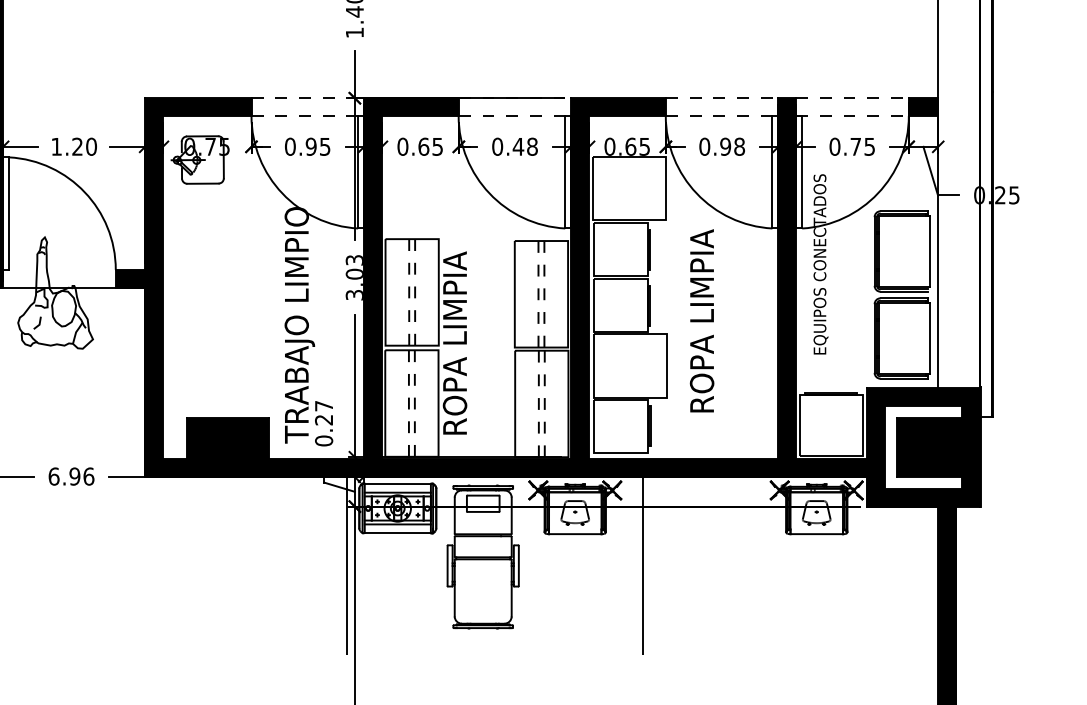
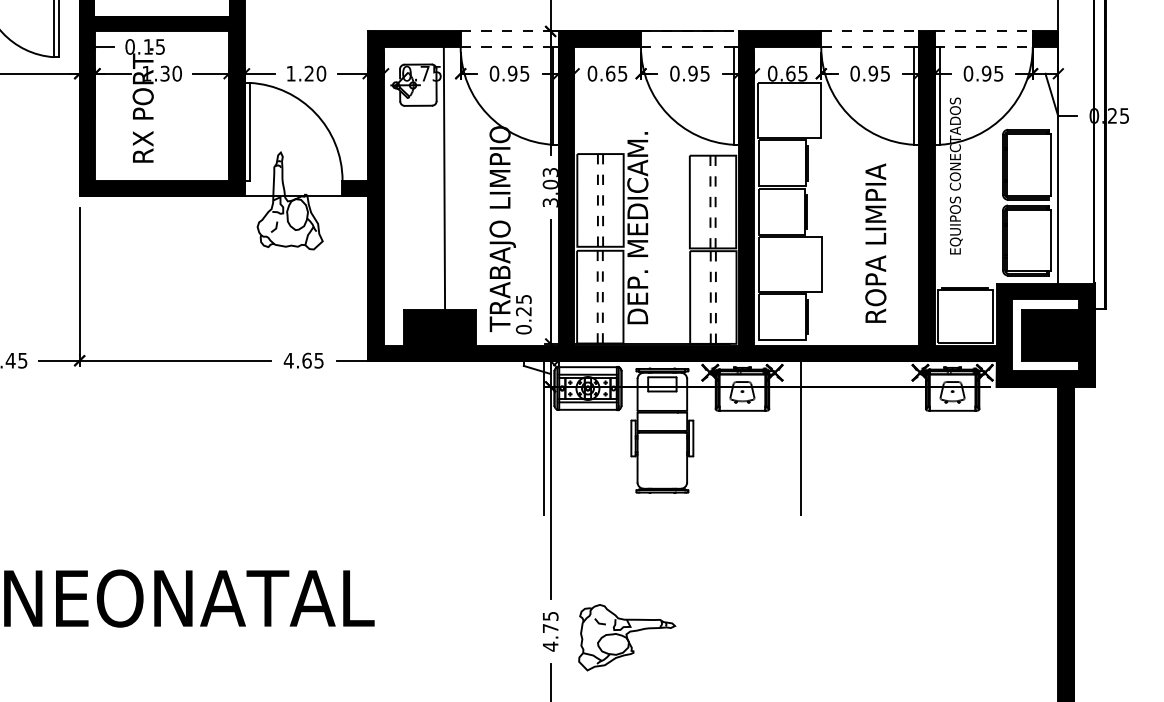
text: (524, 146) -> (698, 73), 0.48 -> 0.95
text: (739, 146) -> (885, 73), 0.98 -> 0.95
text: (855, 146) -> (986, 73), 0.75 -> 0.95
line: (232, 266) -> (444, 177), added
text: (701, 320) -> (875, 242), moved
text: (454, 322) -> (637, 226), ROPA LIMPIA -> DEP. MEDICAM.
text: (323, 406) -> (523, 299), 0.27 -> 0.25
text: (70, 476) -> (303, 360), 6.96 -> 4.65

